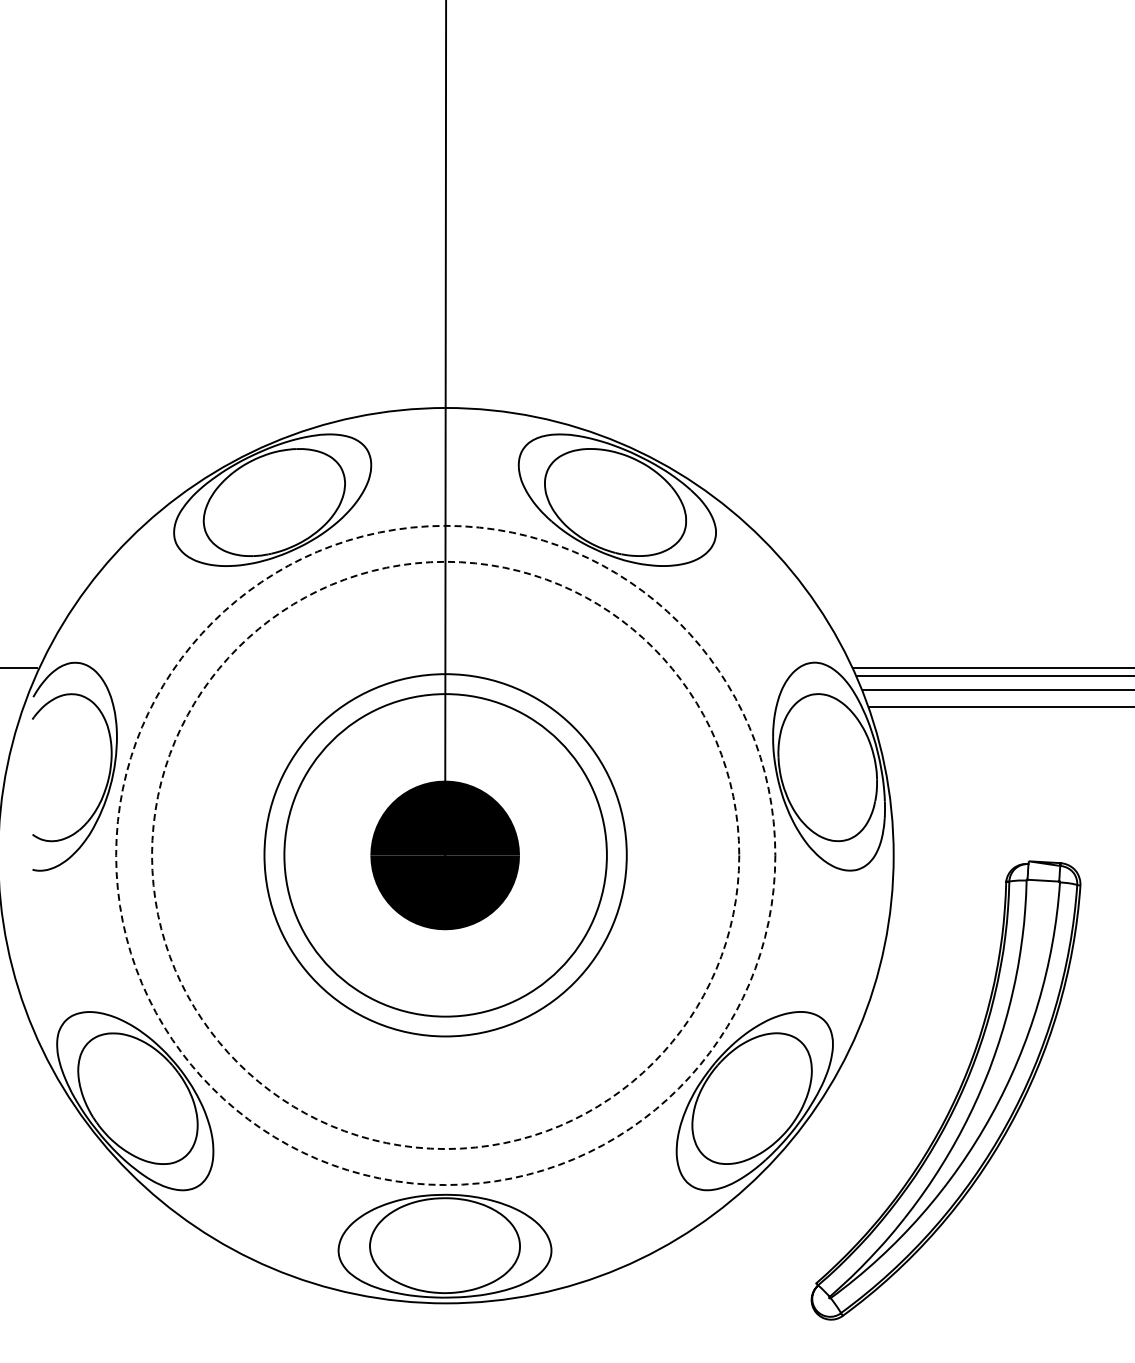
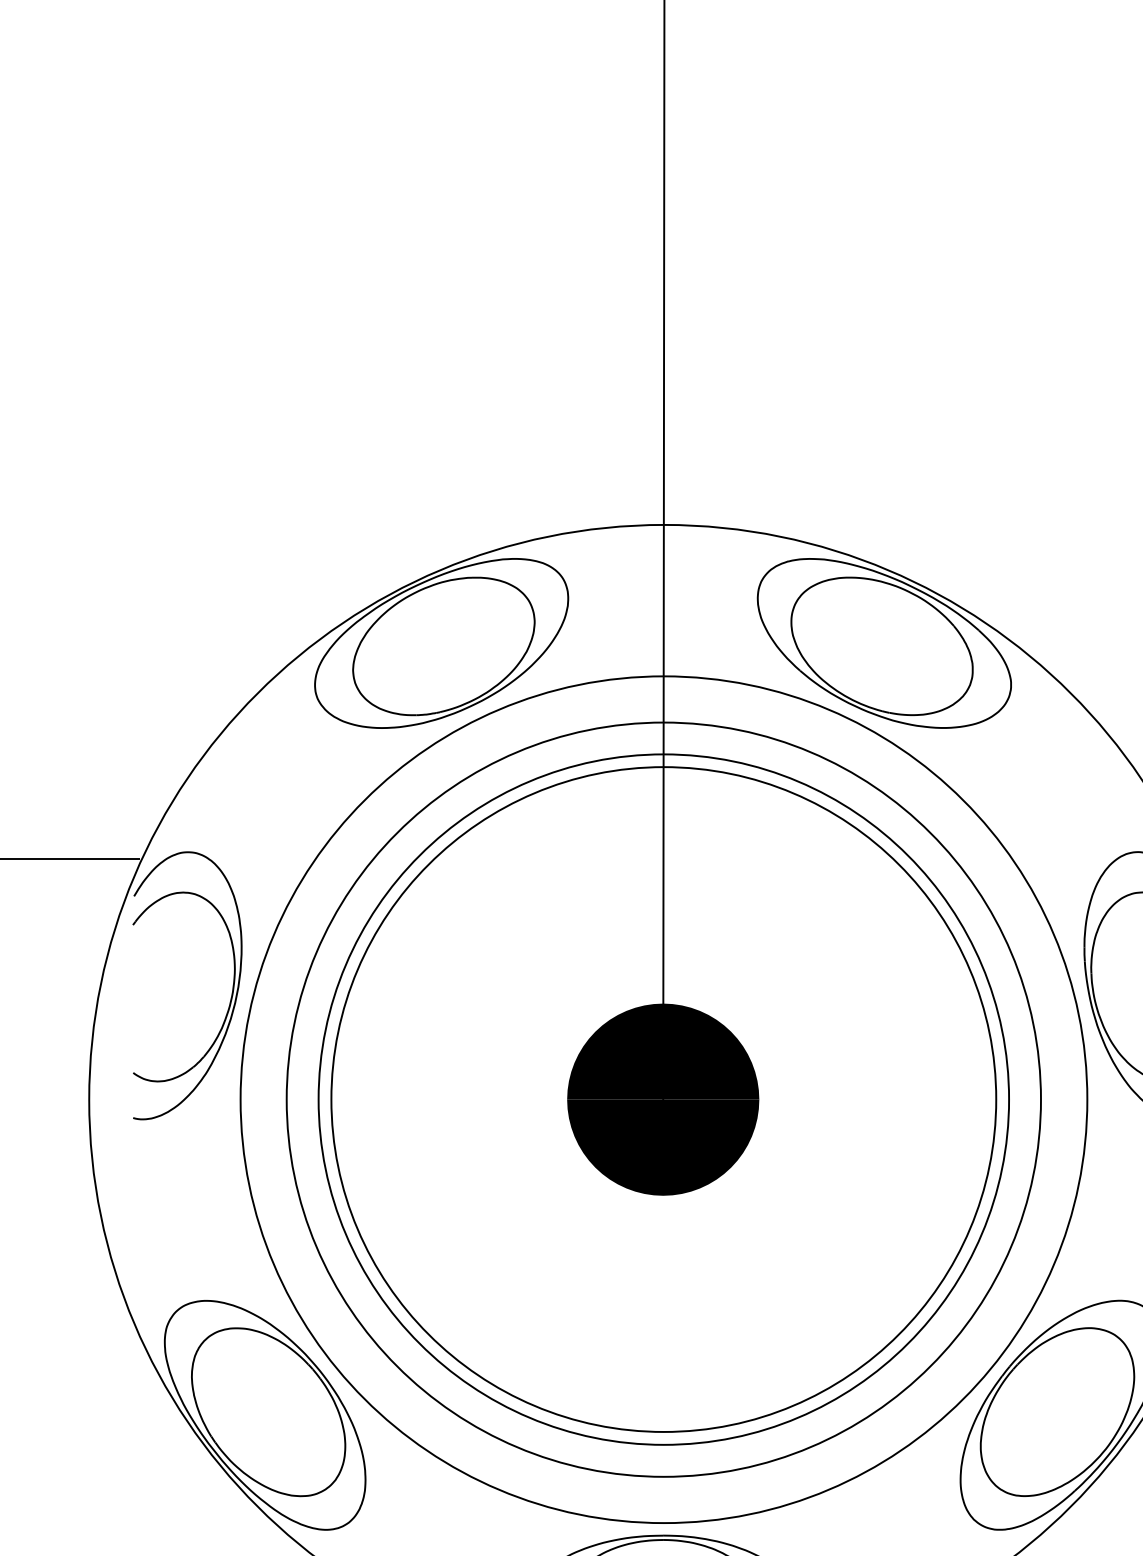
circle: (445, 855) -> (663, 1099), dashed -> solid
circle: (445, 855) -> (663, 1099), dashed -> solid
circle: (445, 855) -> (663, 1099), size x1.43
circle: (445, 855) -> (663, 1099), size x1.67

